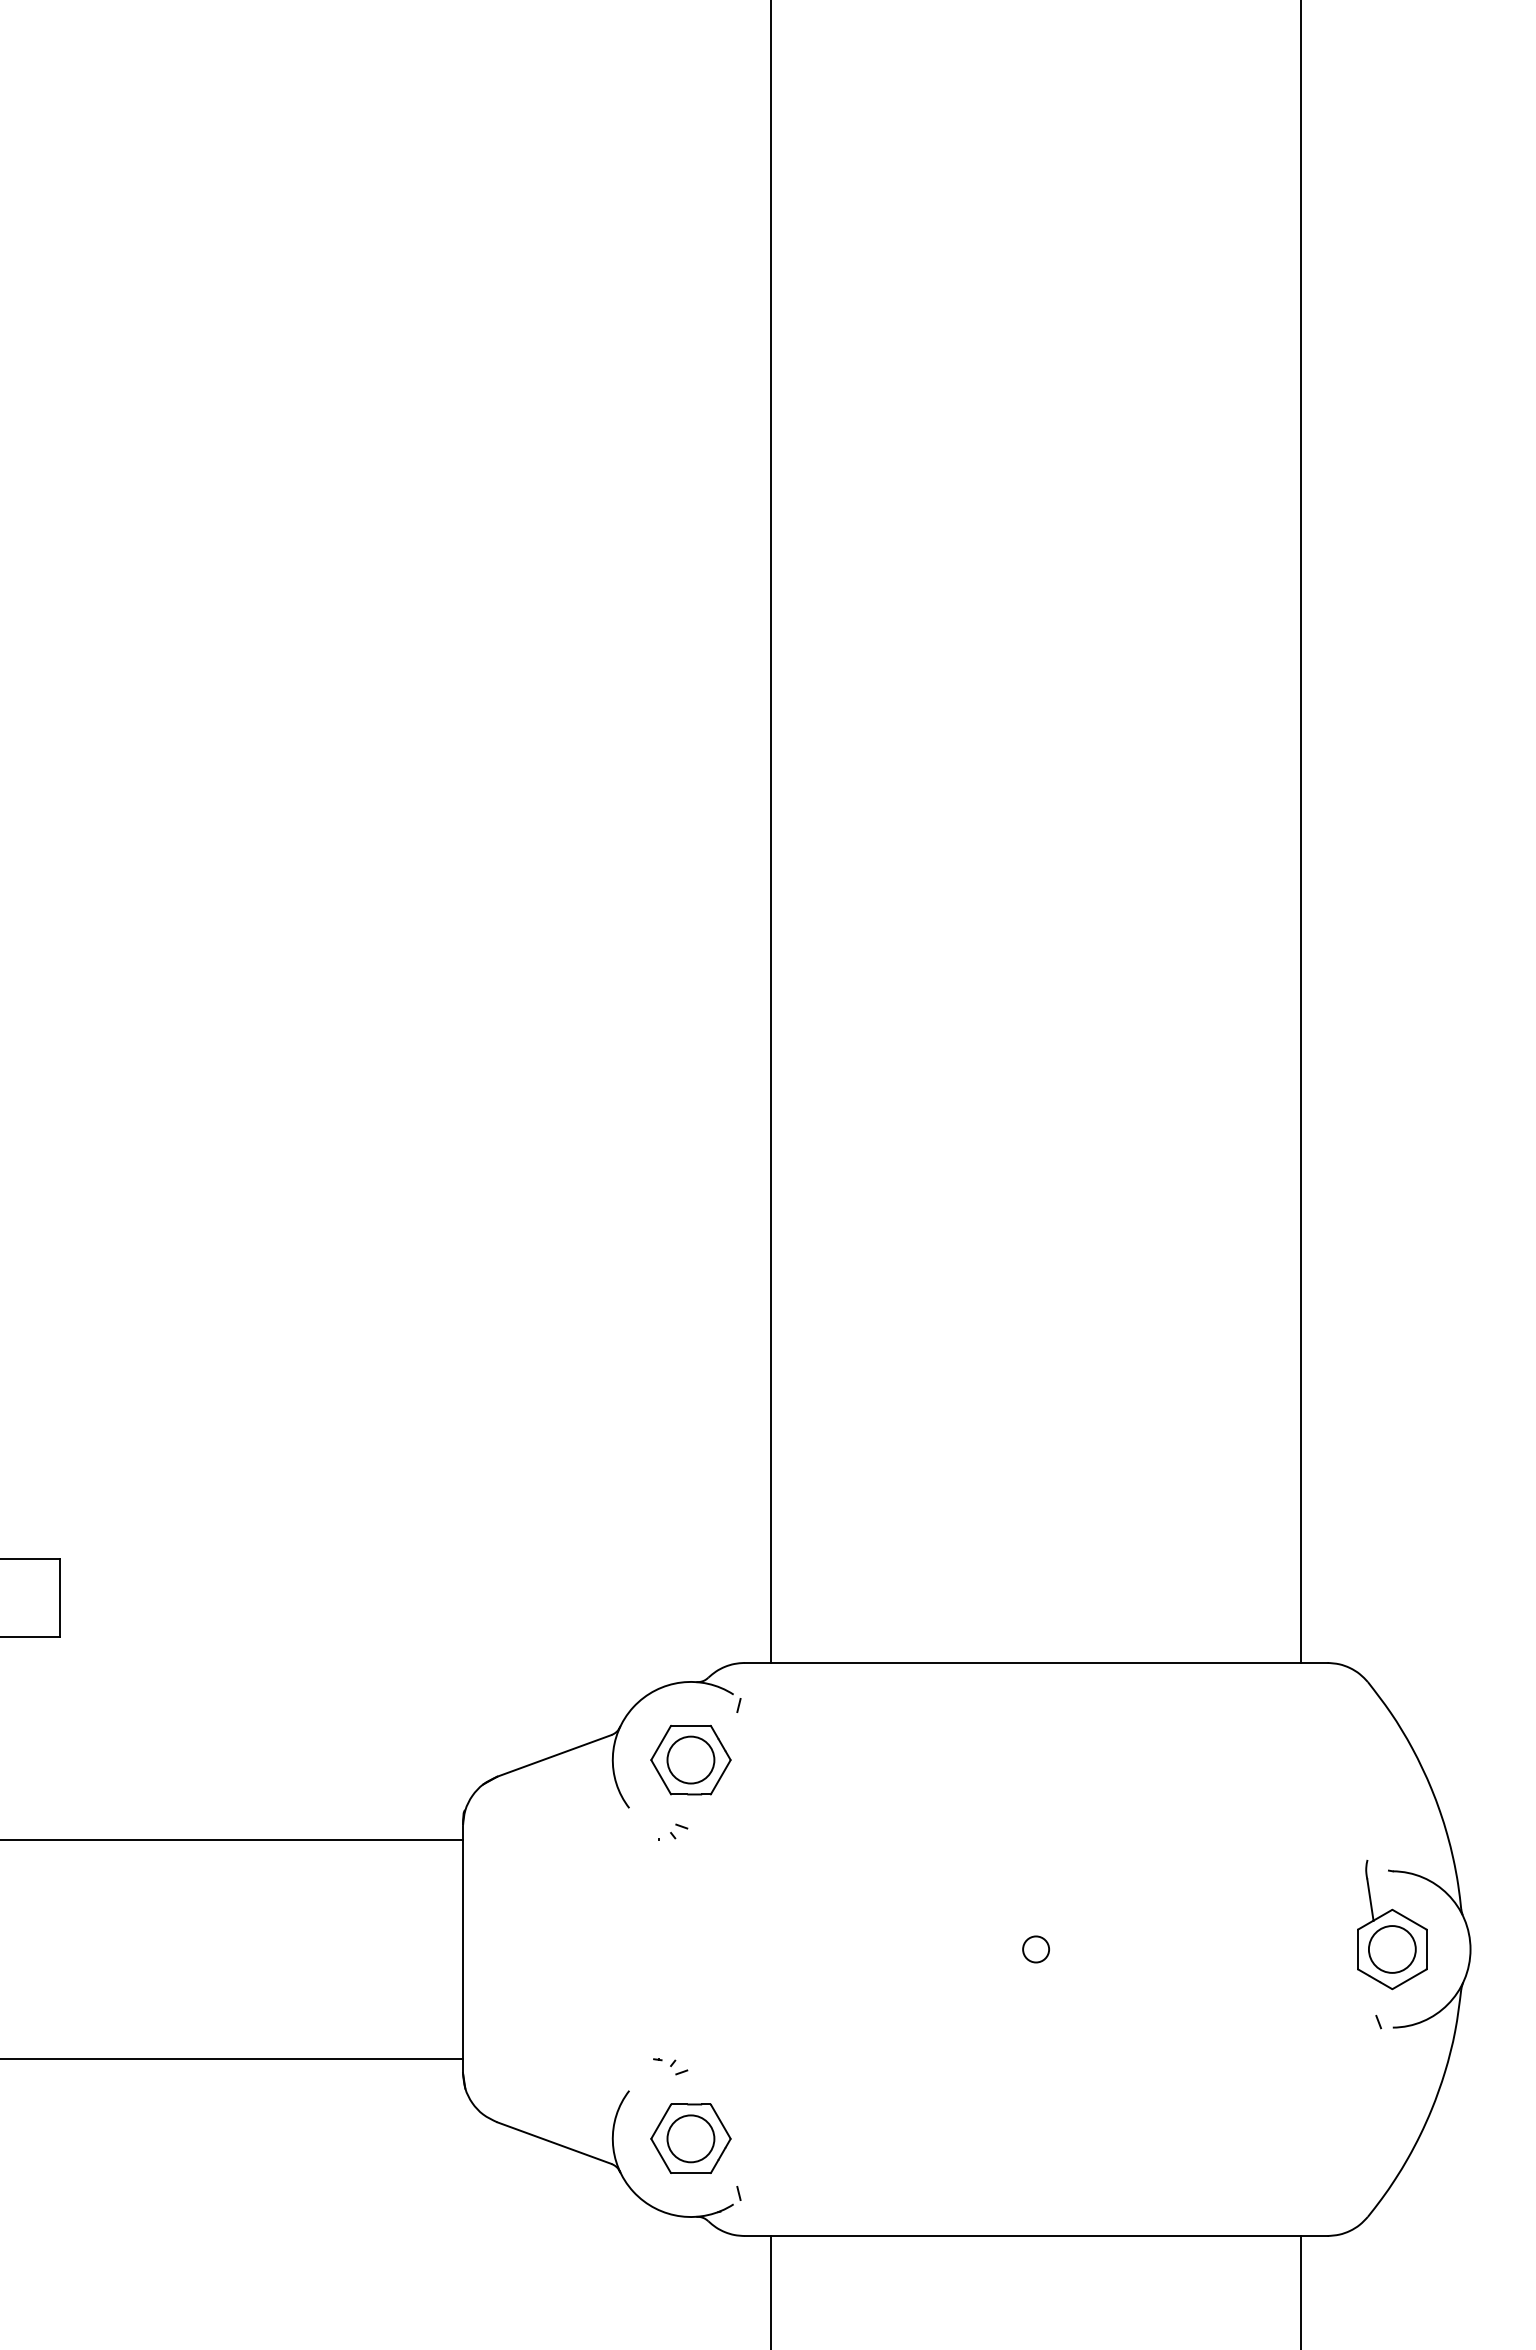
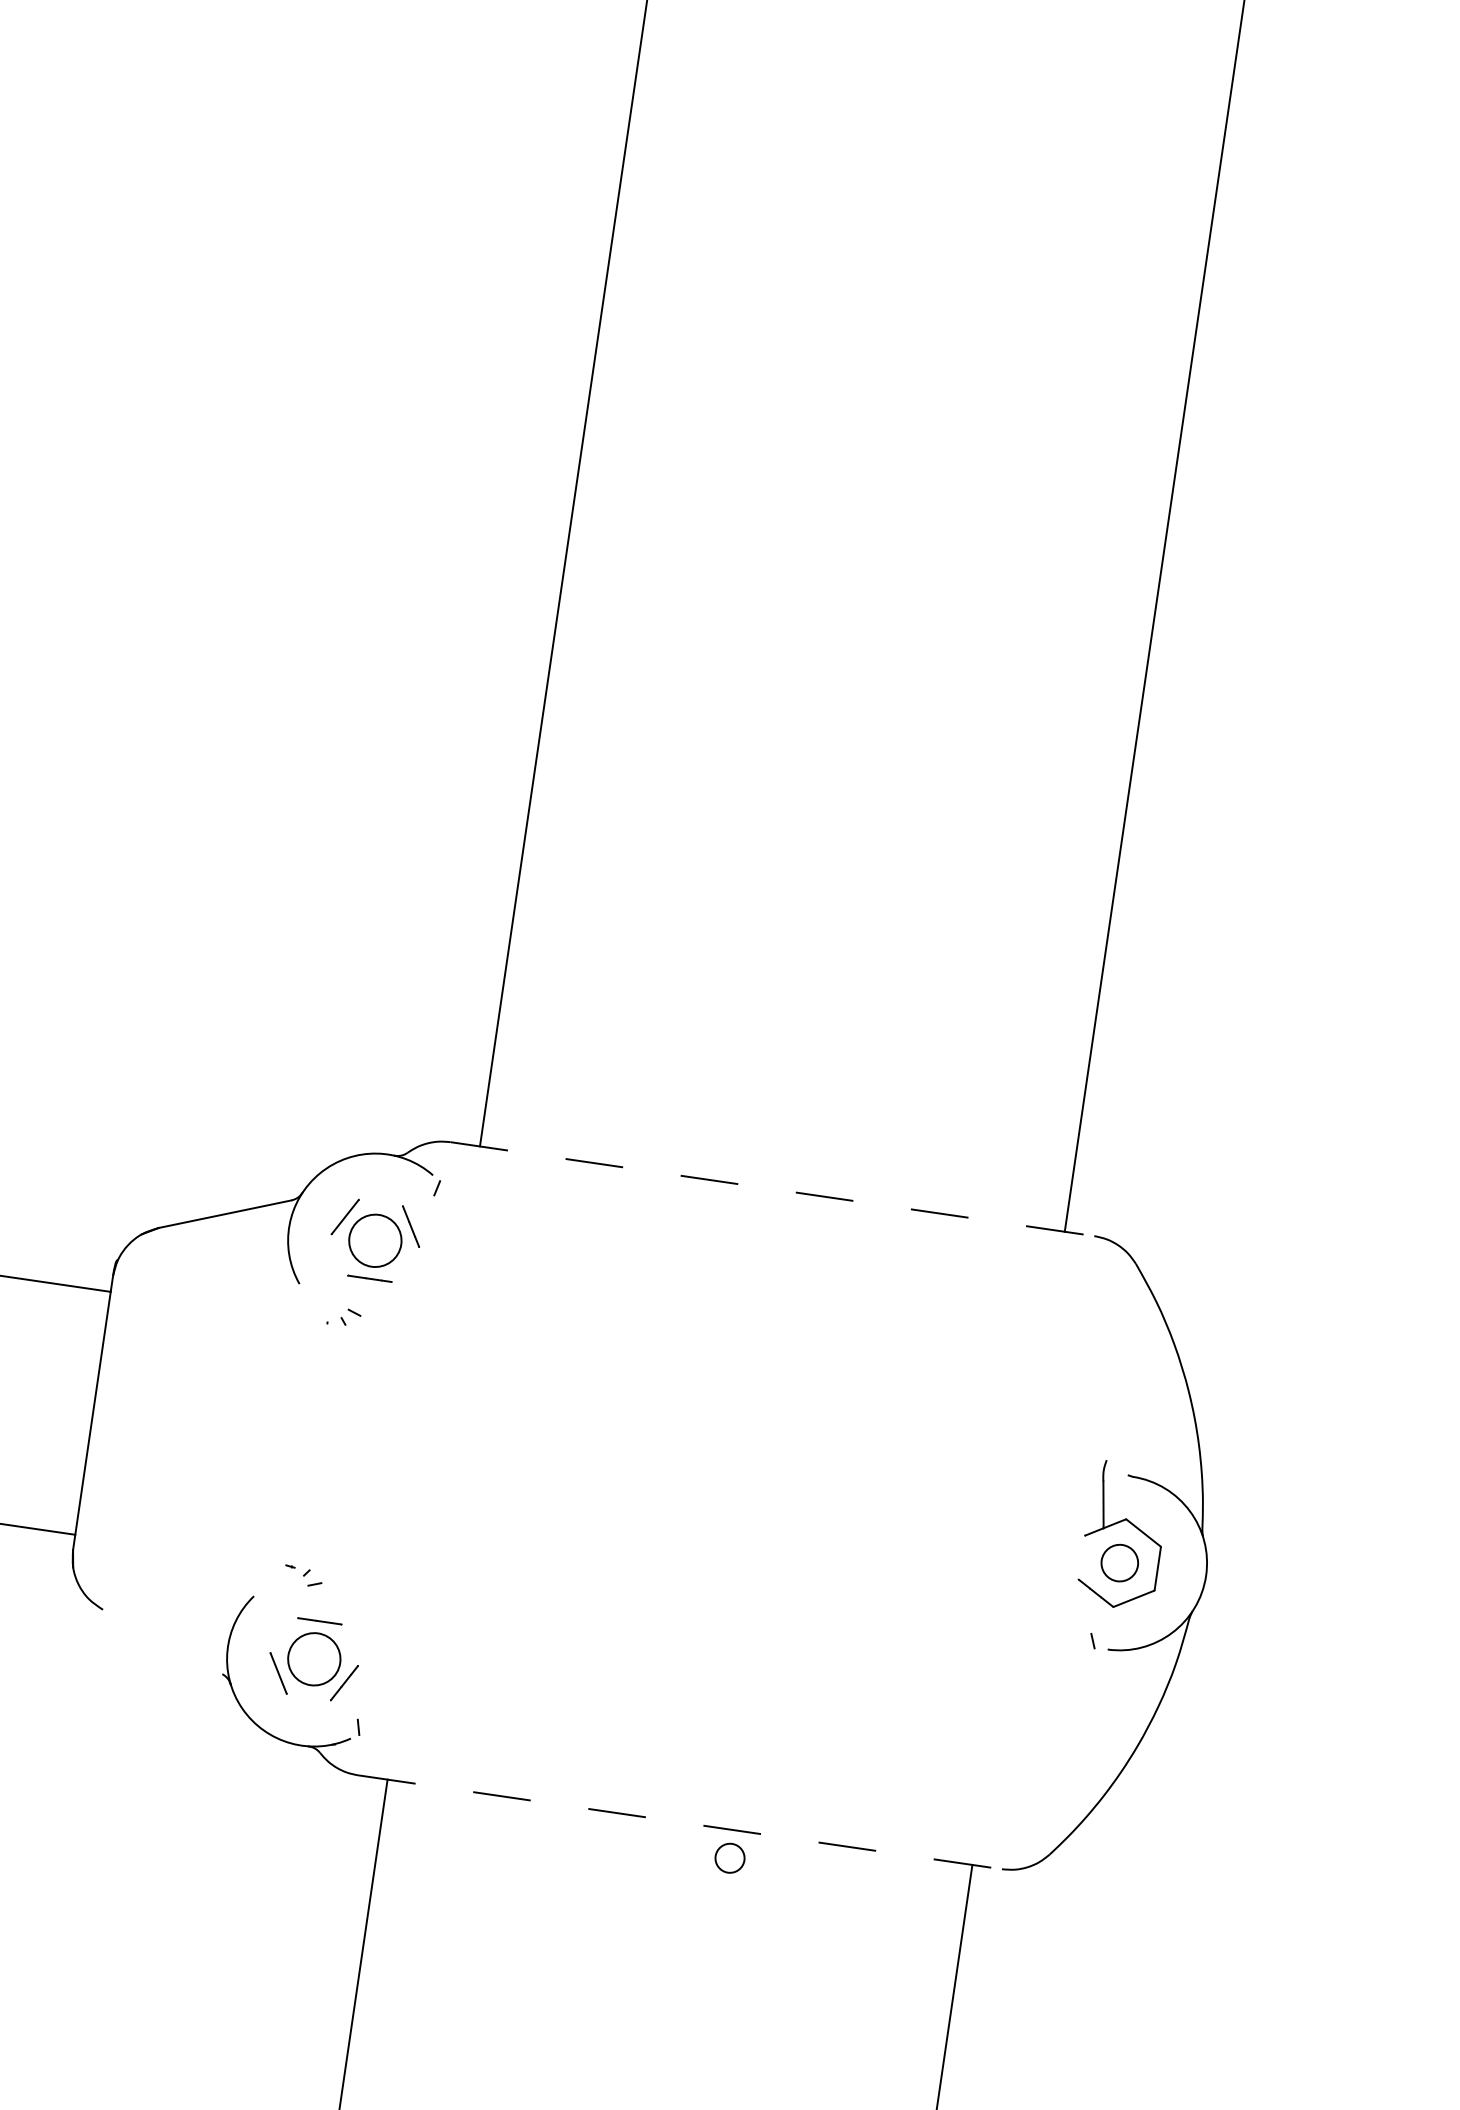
line: (1036, 1662) -> (772, 1188), solid -> dashed
line: (690, 1725) -> (380, 1202), removed
line: (660, 1776) -> (339, 1254), removed
line: (720, 1776) -> (405, 1263), removed
circle: (1035, 1949) -> (729, 1858), moved
line: (1357, 1949) -> (1081, 1557), removed
circle: (1392, 1949) -> (1119, 1563), size x0.7
line: (660, 2121) -> (283, 1635), removed
line: (720, 2121) -> (349, 1644), removed
line: (554, 2142) -> (162, 1641), removed
line: (690, 2173) -> (308, 1697), removed
line: (1036, 2236) -> (680, 1822), solid -> dashed

